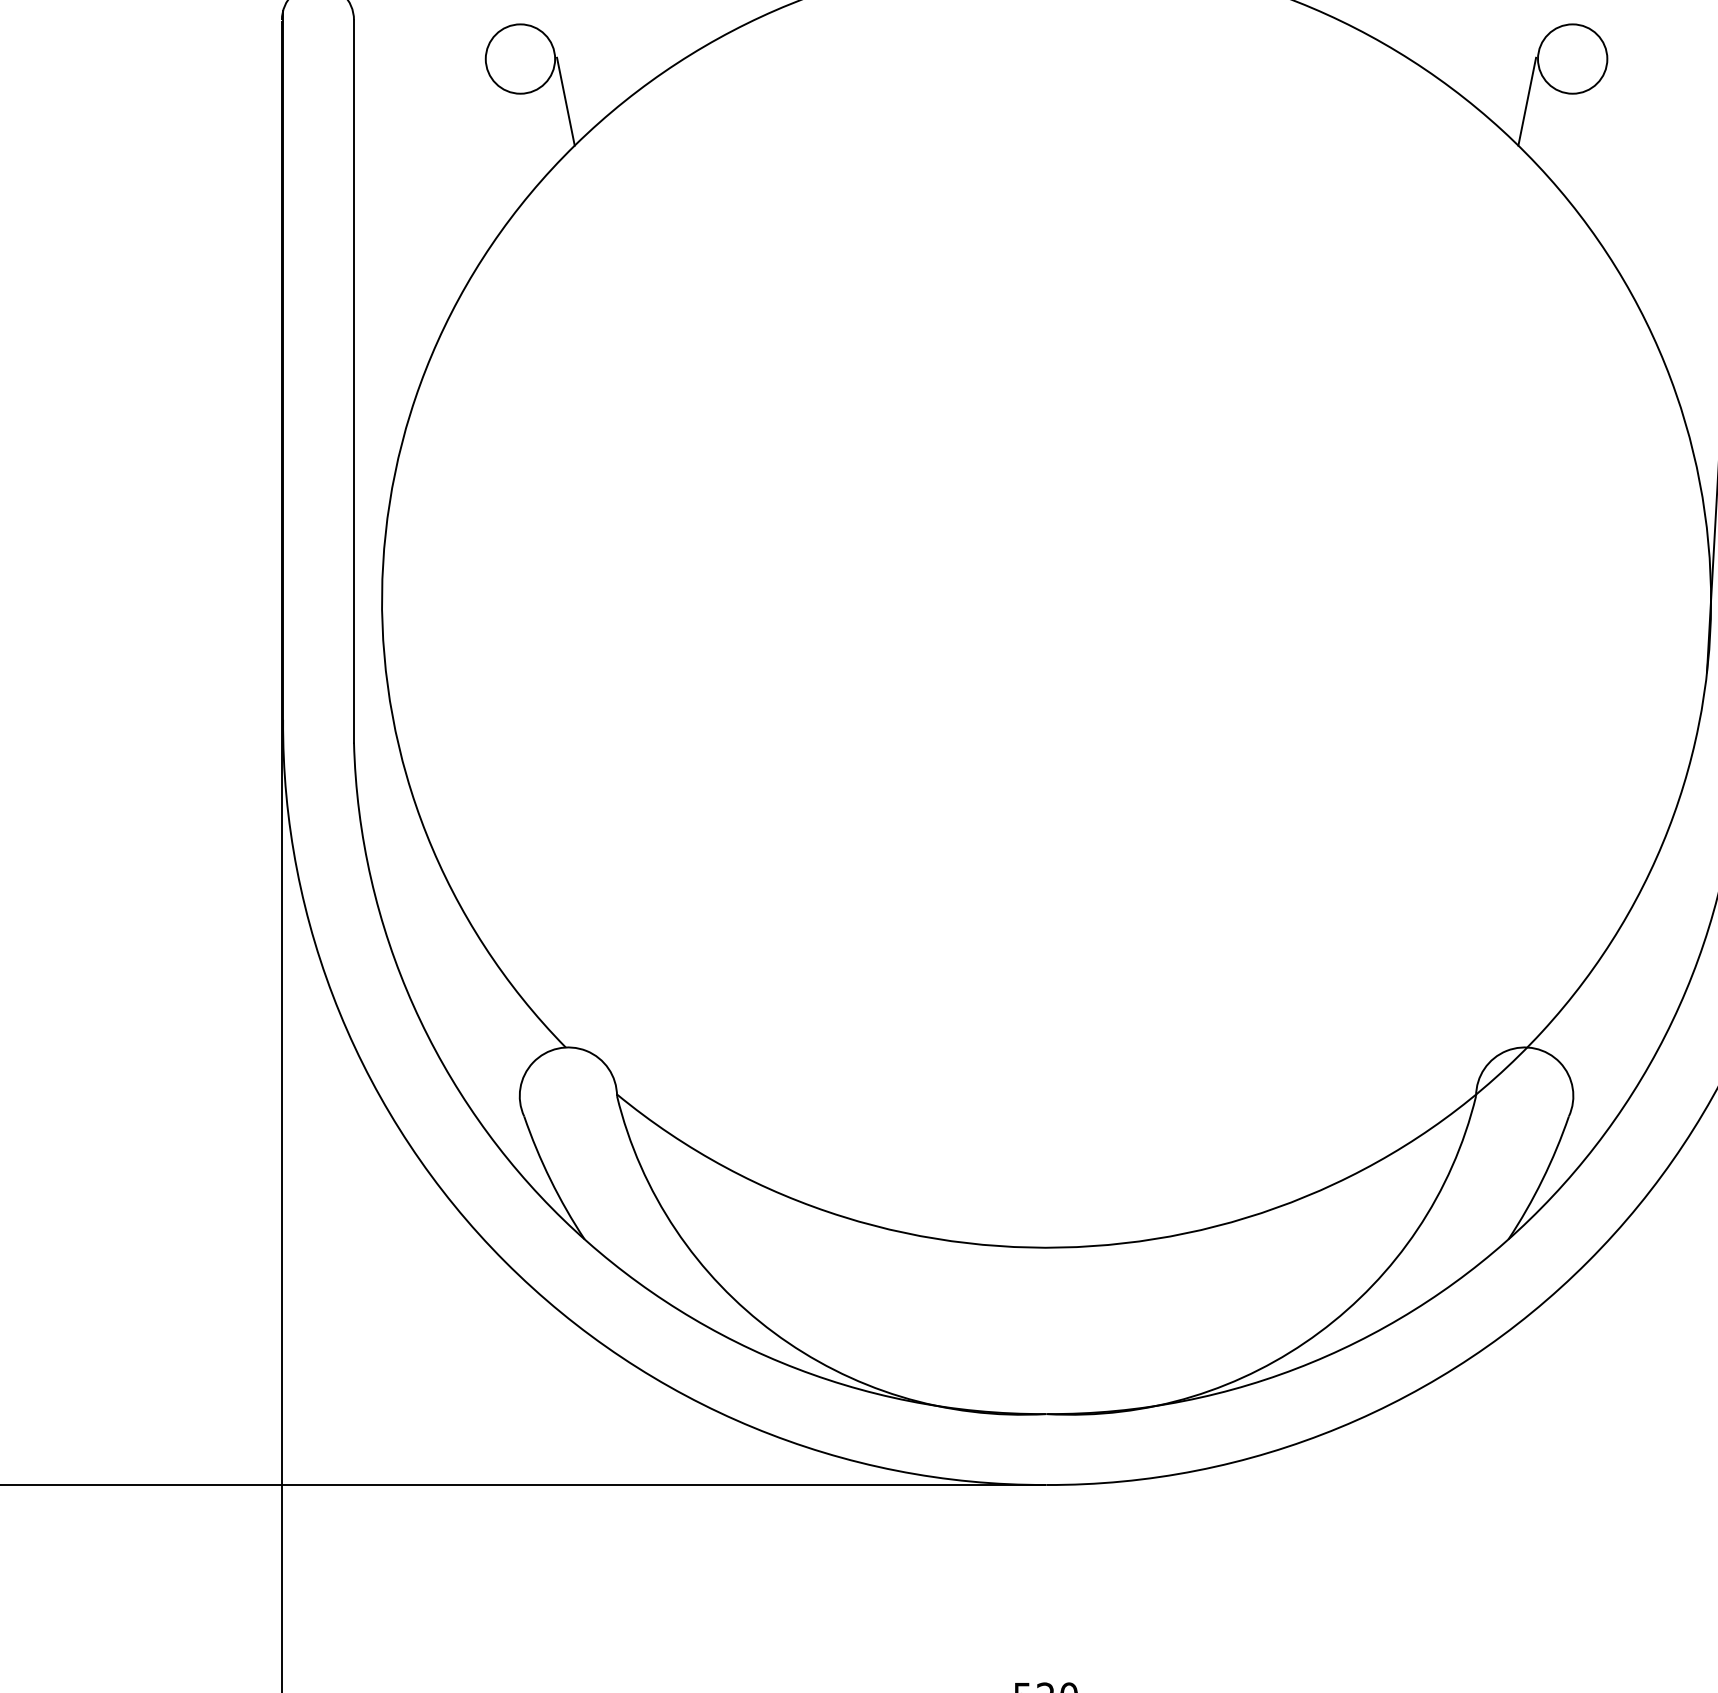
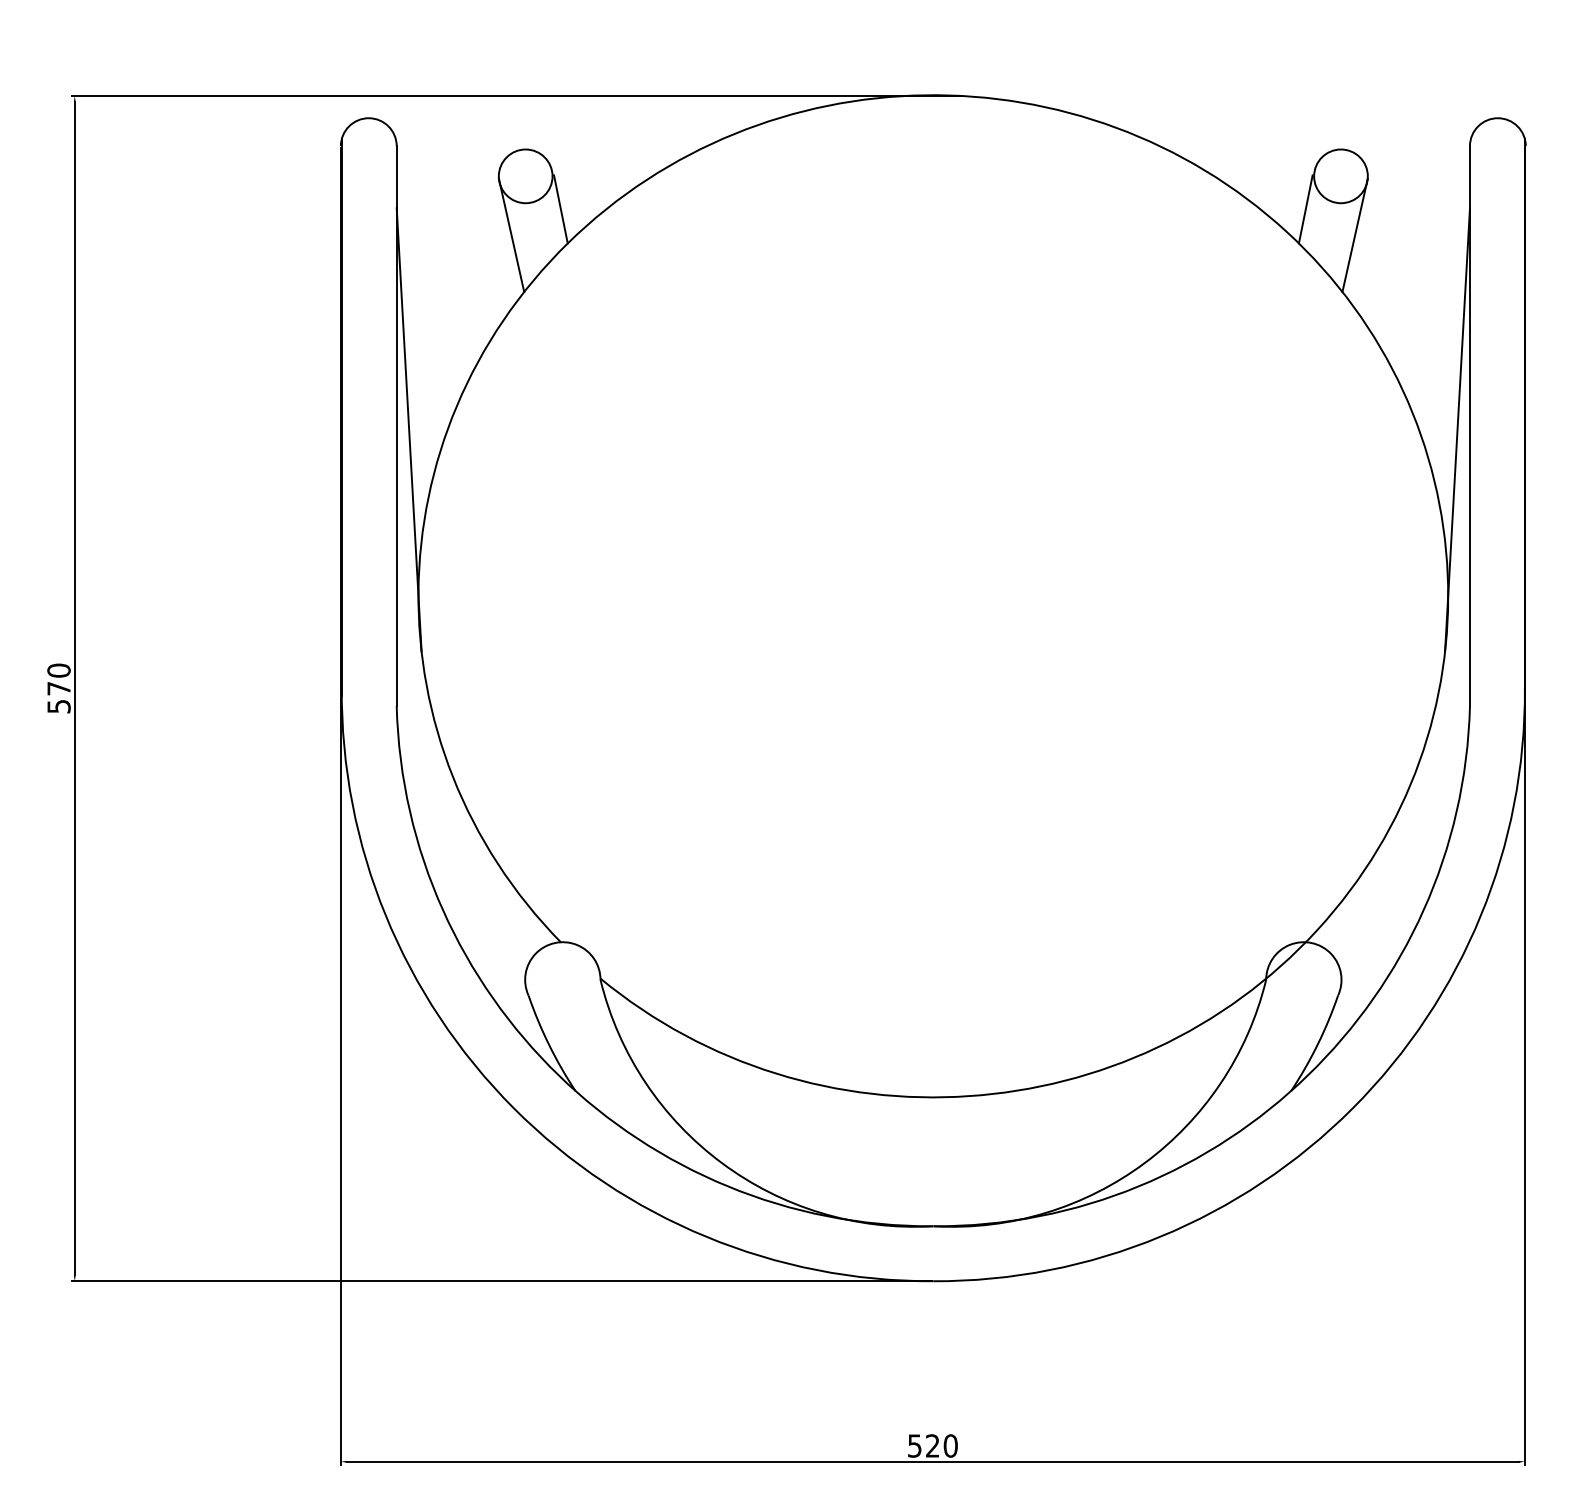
line: (502, 135) -> (511, 235), added
line: (1590, 135) -> (1354, 235), added
line: (369, 385) -> (408, 429), added

